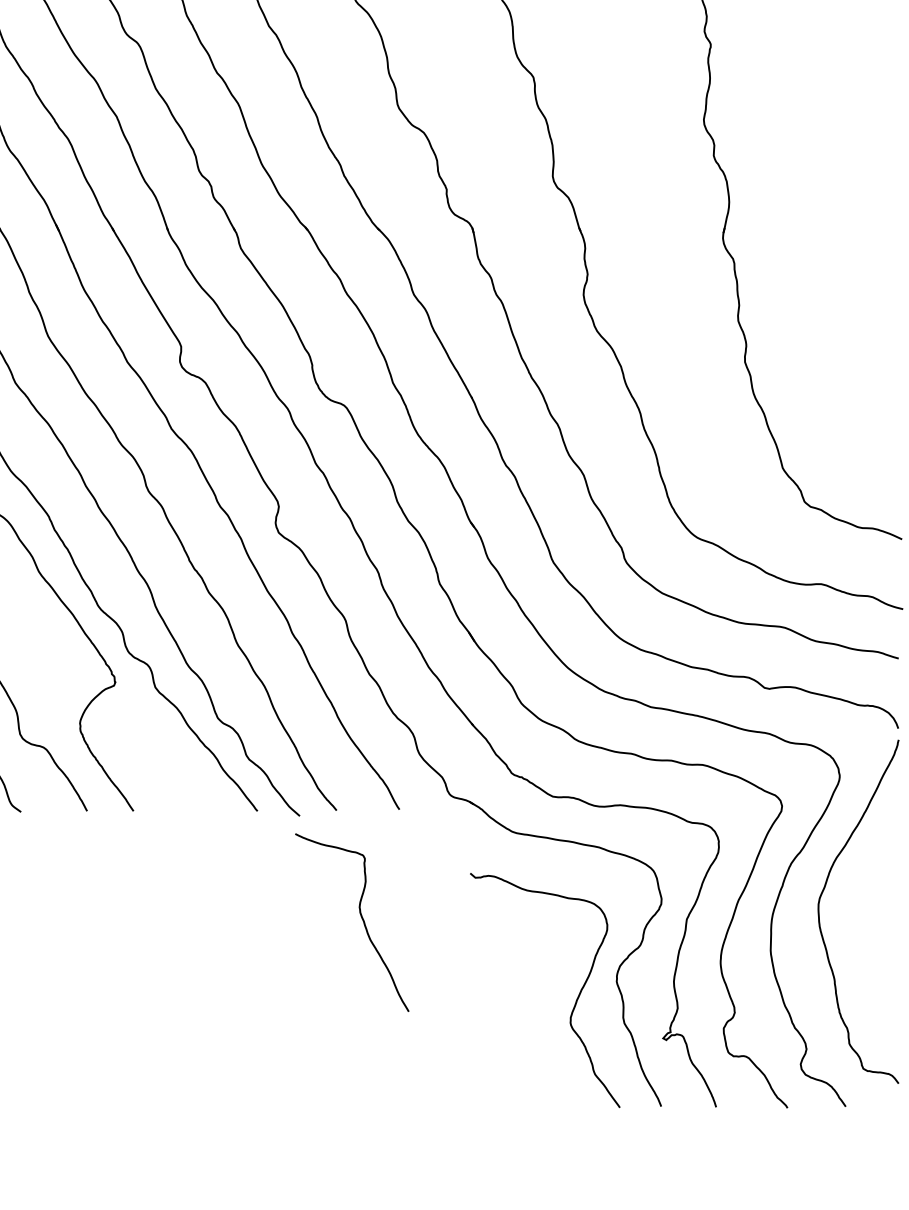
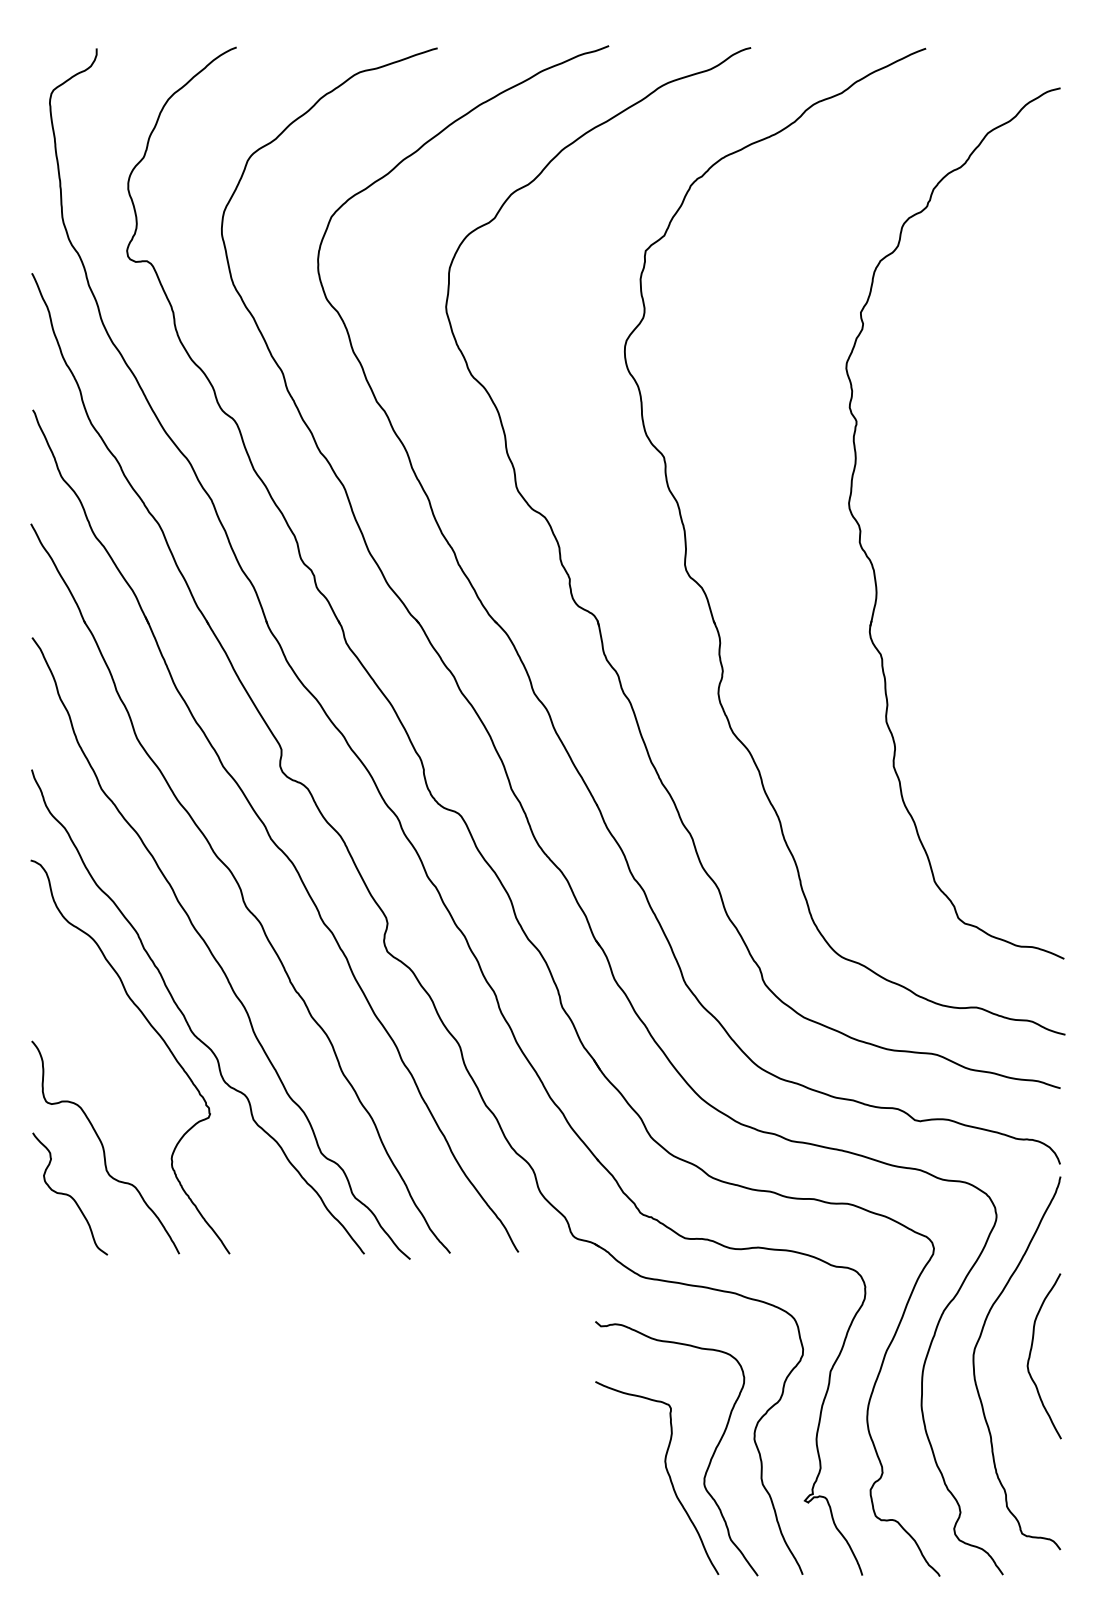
curve: (871, 901) -> (1031, 1352), added
curve: (361, 919) -> (667, 1474), moved

